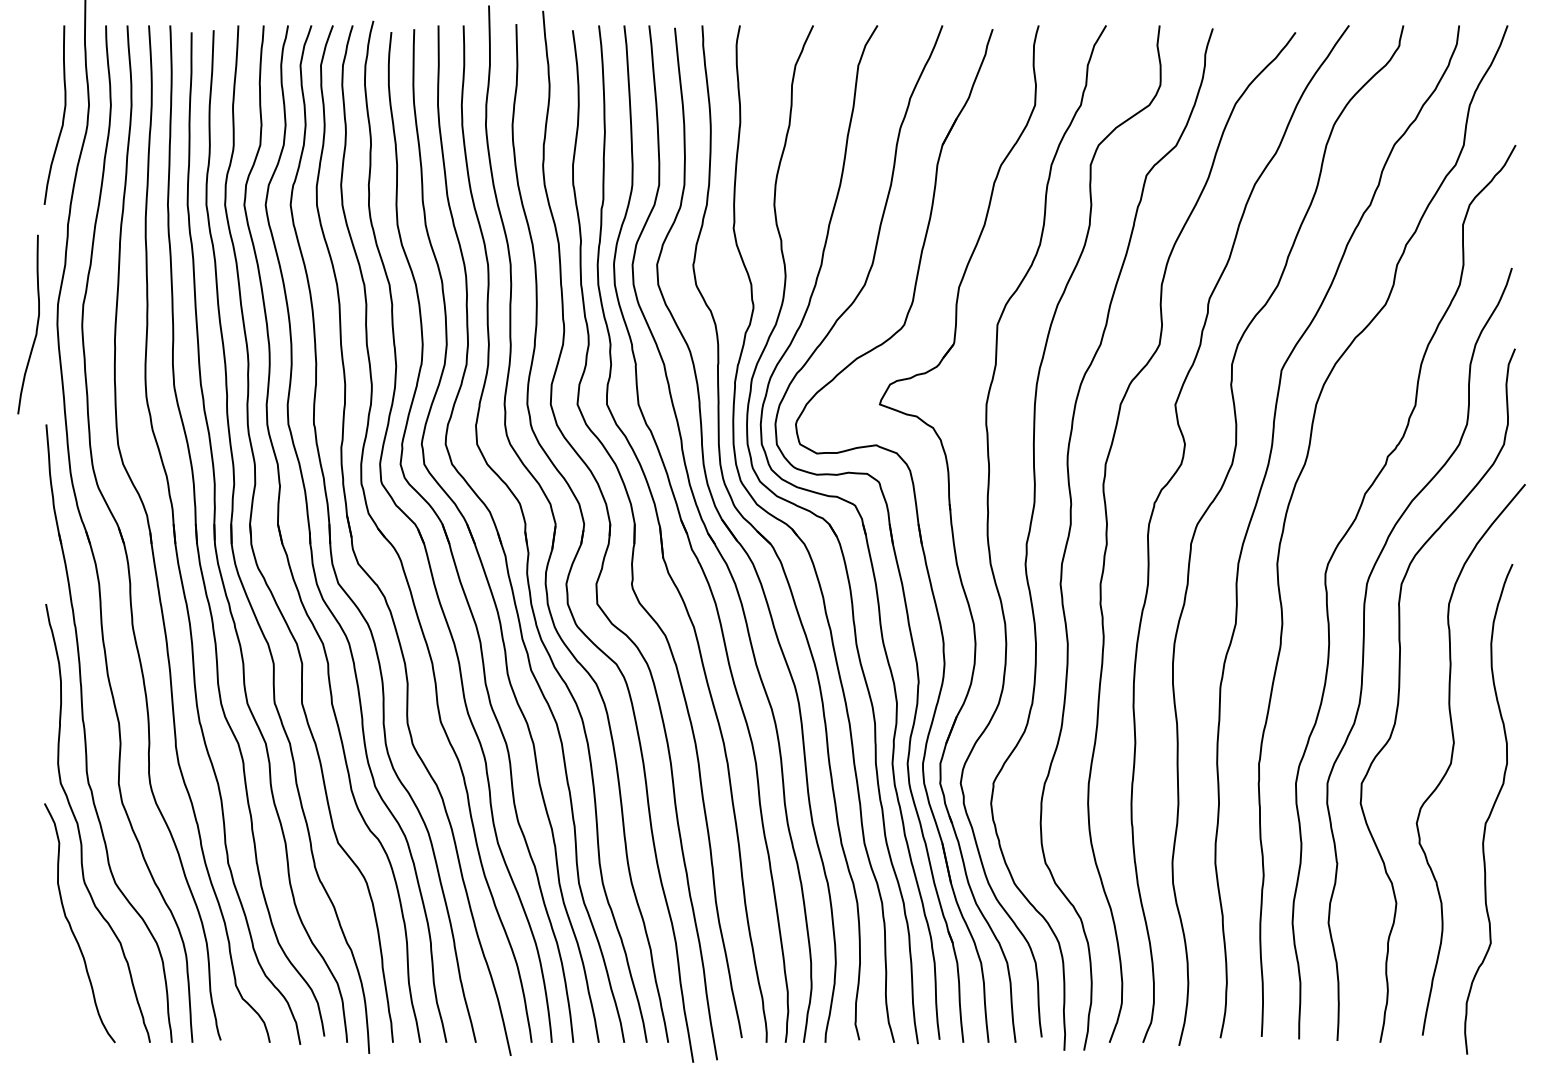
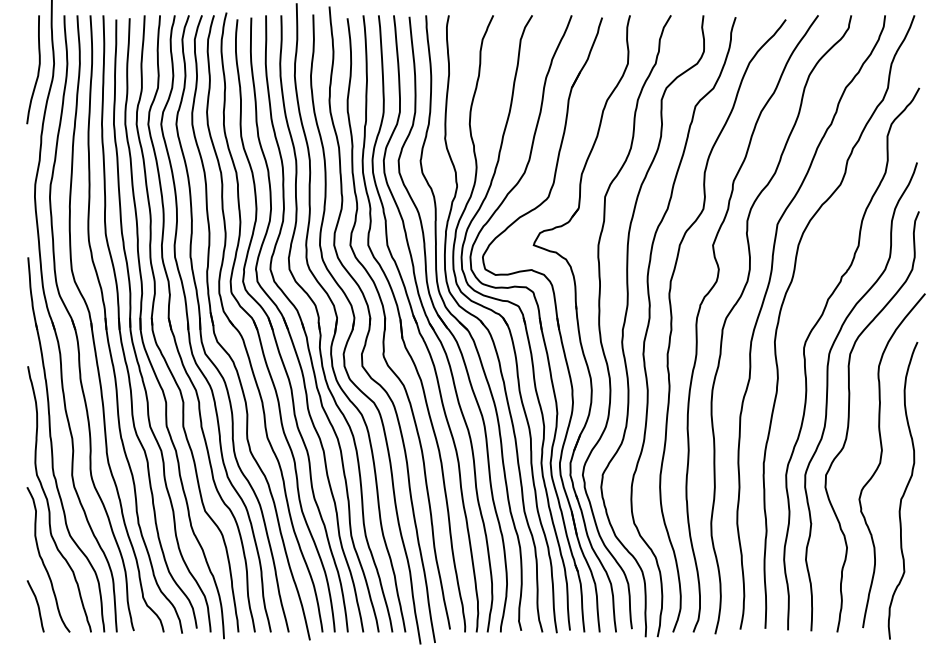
curve: (35, 327) -> (21, 198), removed
curve: (61, 1000) -> (37, 606), added

